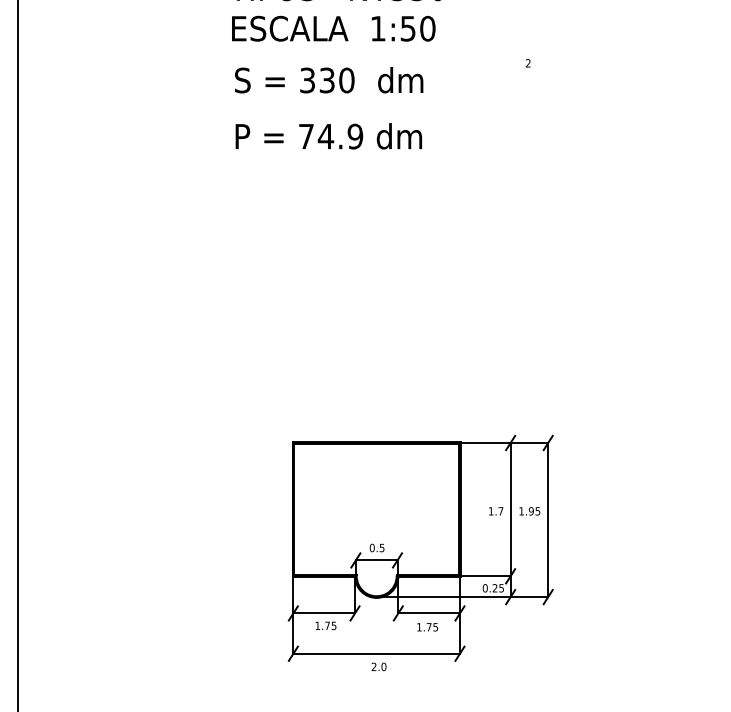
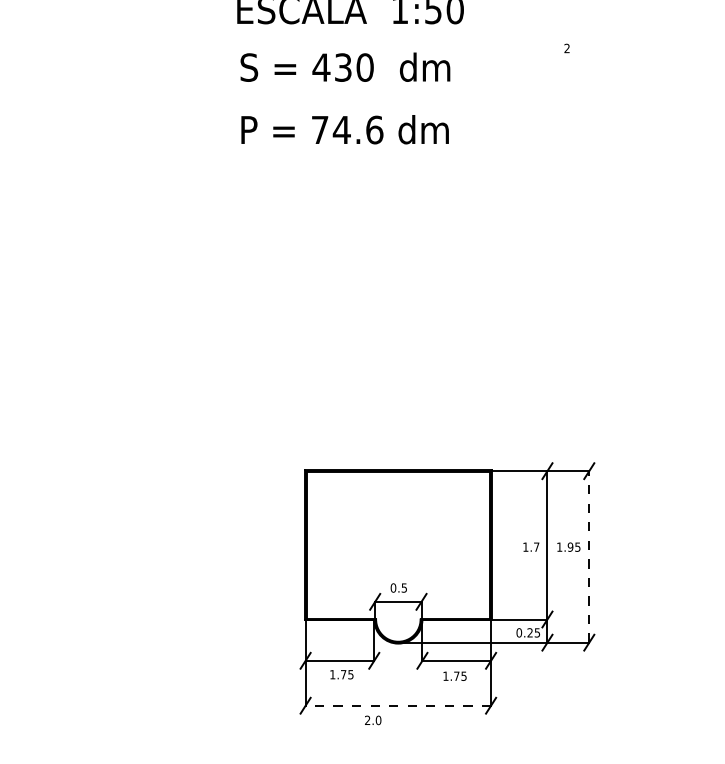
text: (307, 80) -> (321, 67), 330 -> 430
text: (355, 136) -> (374, 129), 74.9 -> 74.6
line: (548, 519) -> (589, 556), solid -> dashed
line: (376, 653) -> (398, 705), solid -> dashed
text: (378, 666) -> (372, 719), moved

